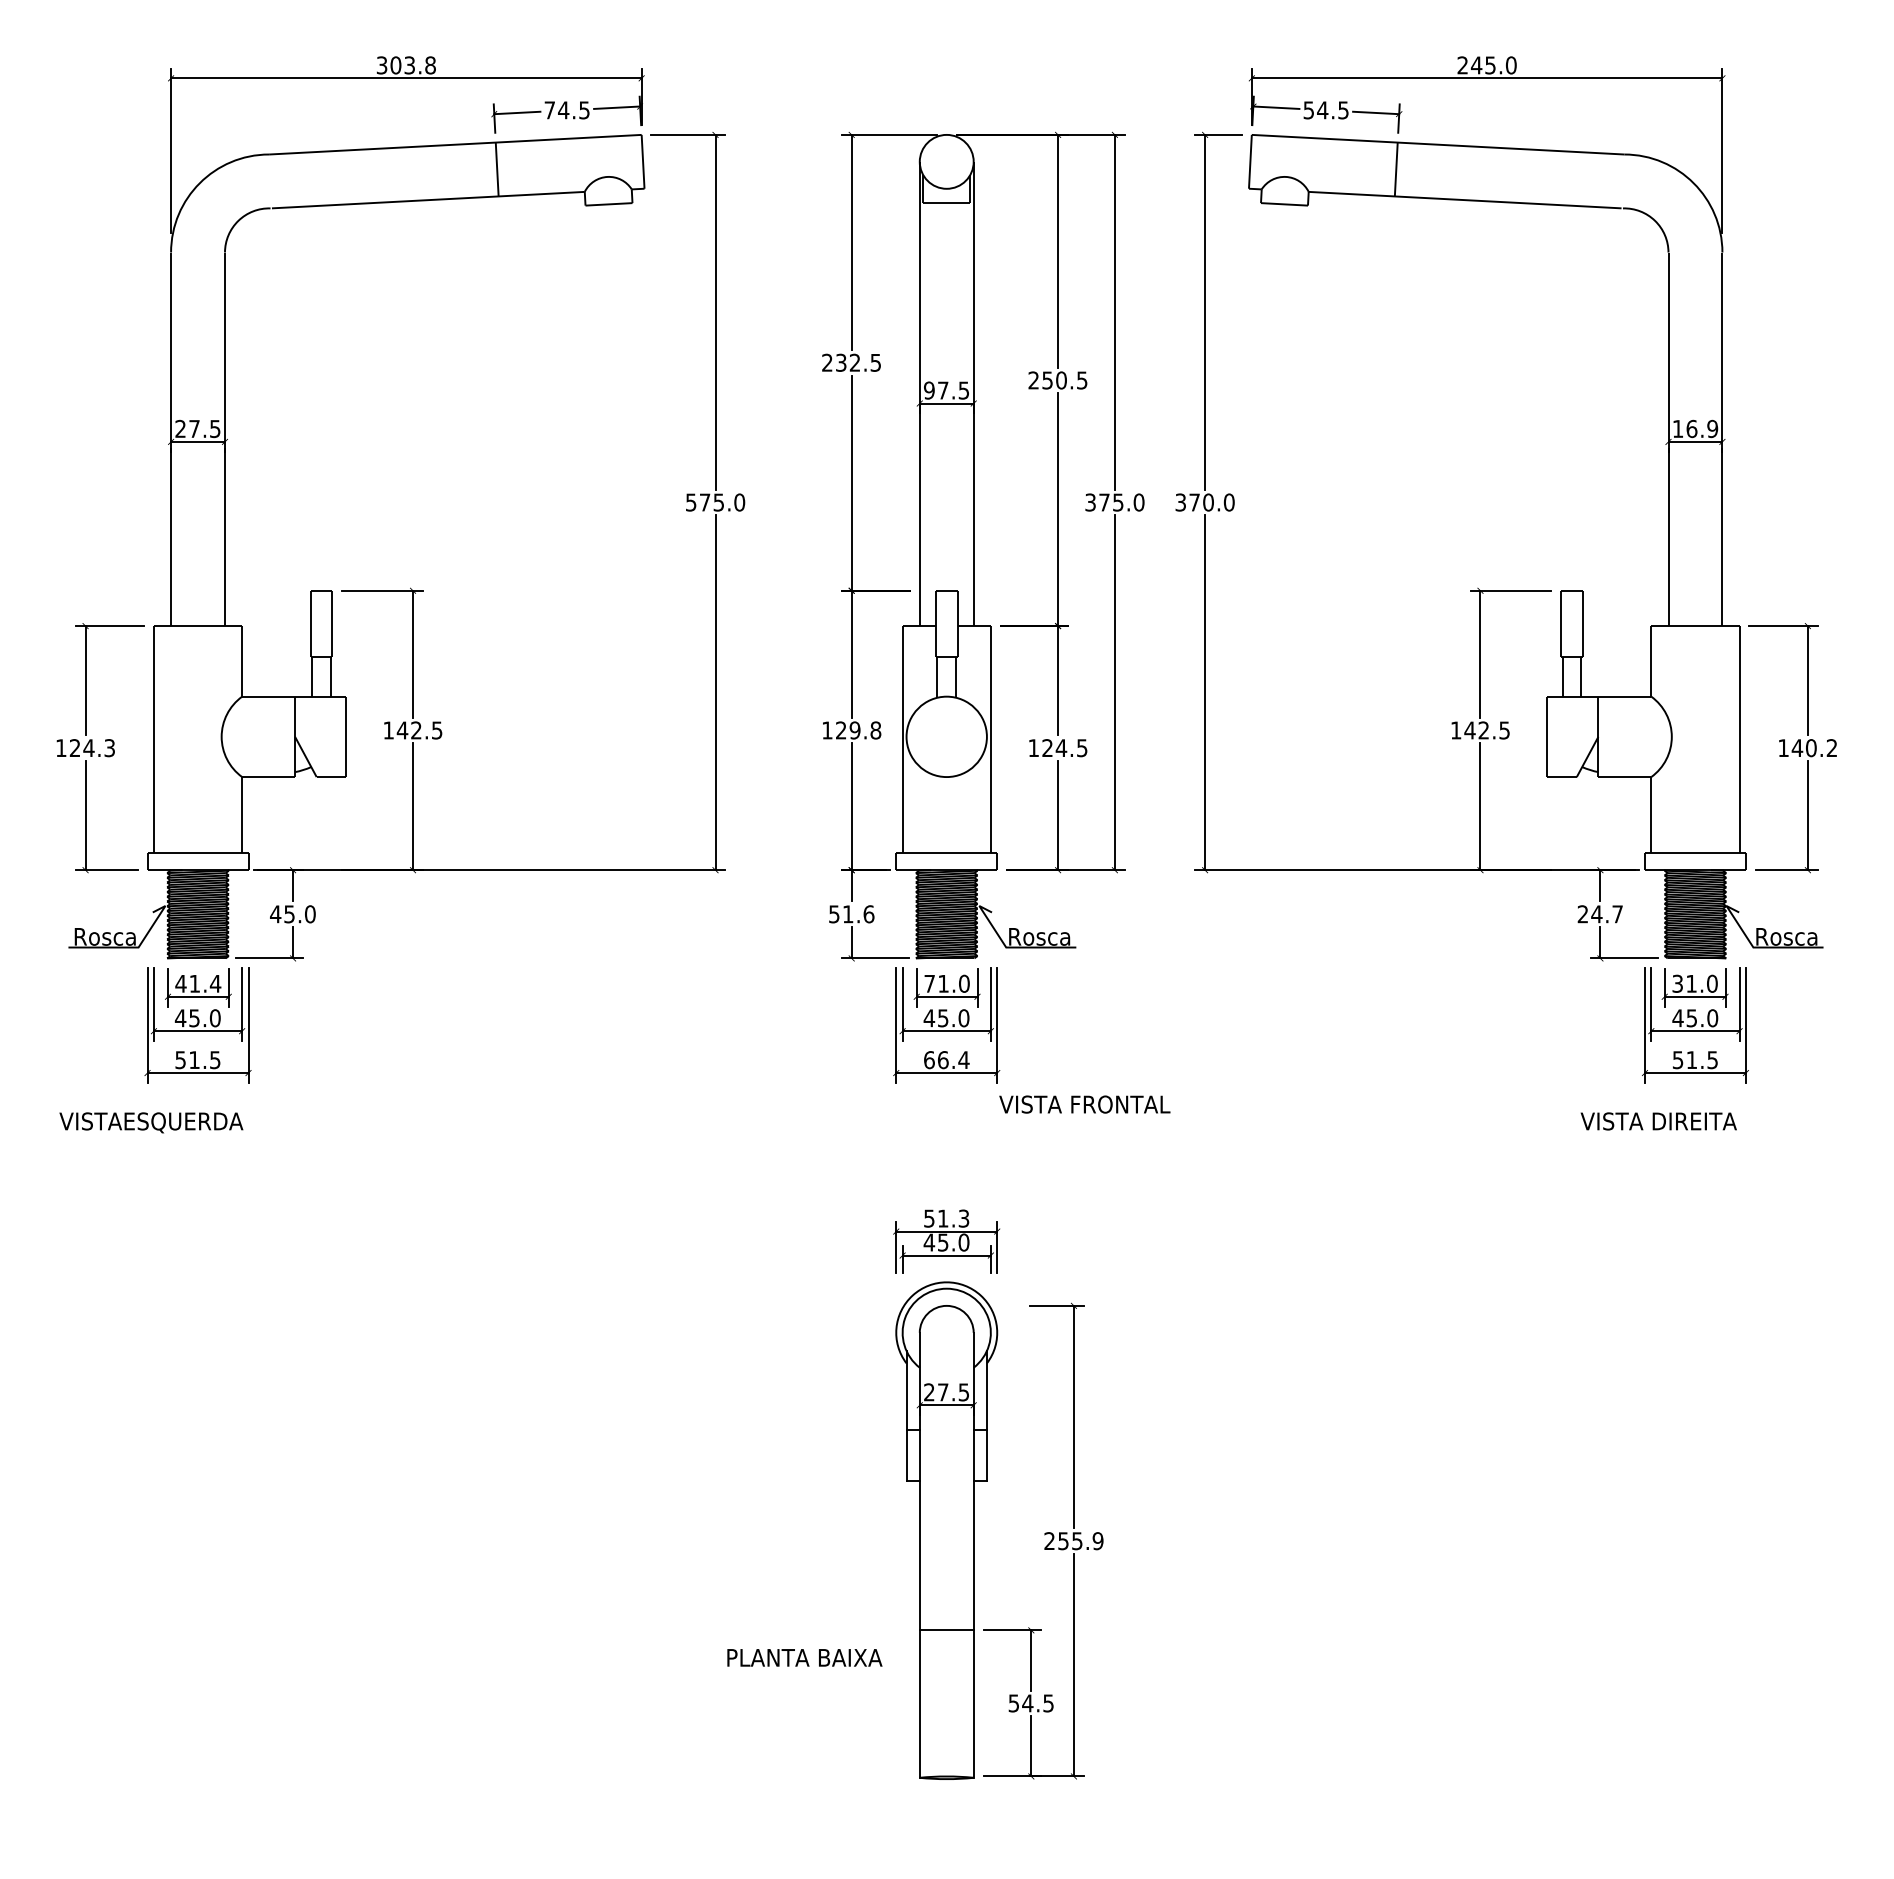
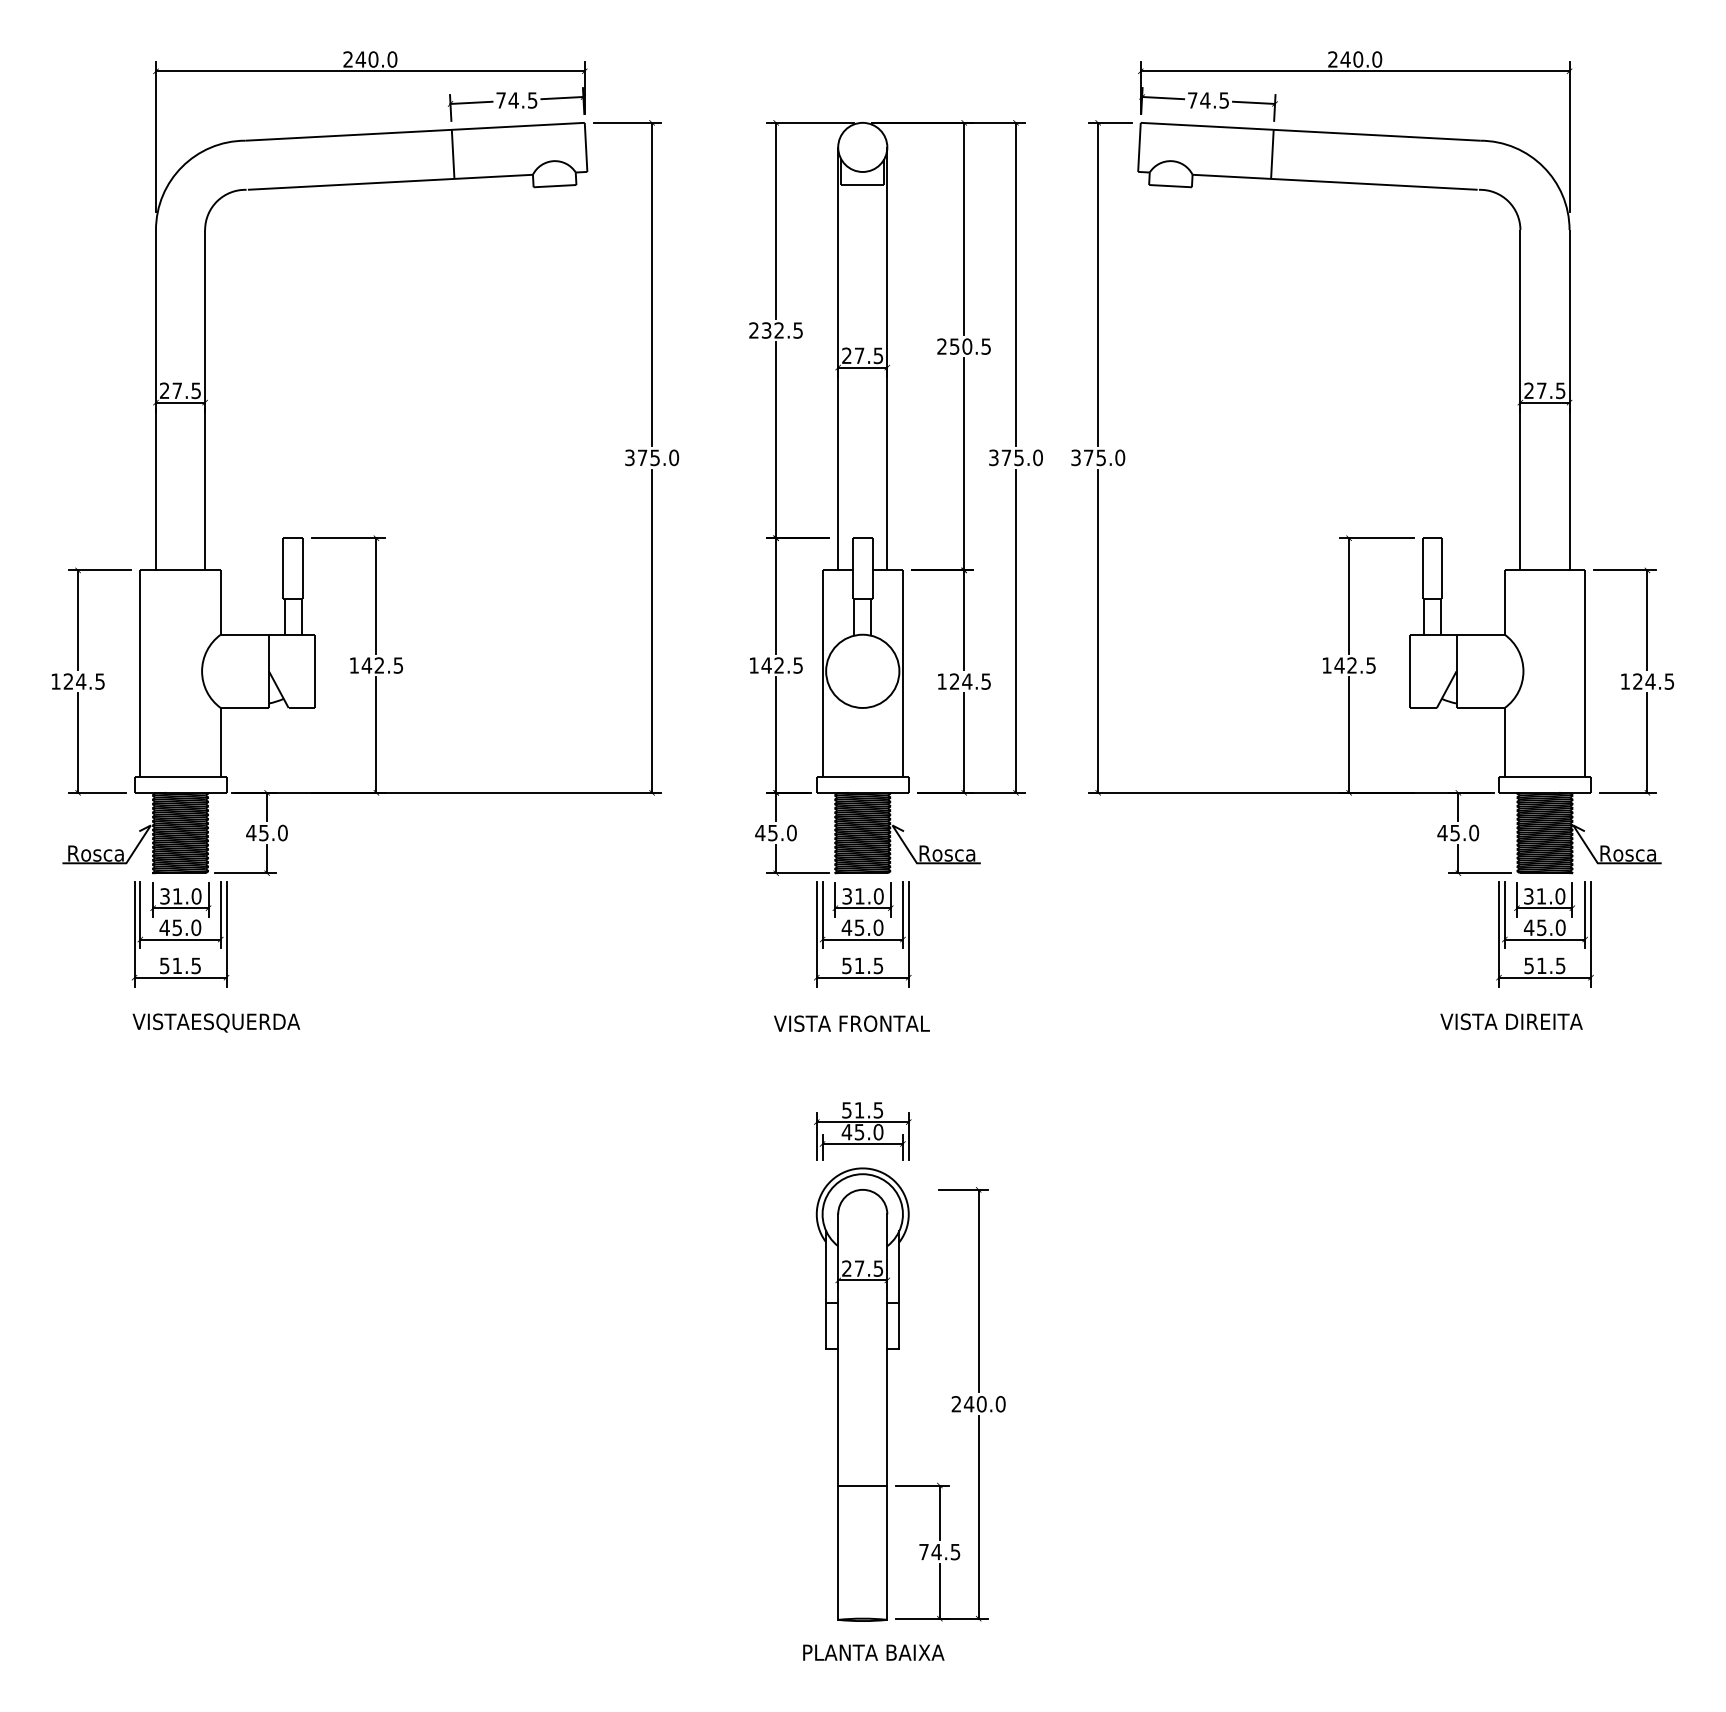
text: (405, 65) -> (369, 59), 303.8 -> 240.0
text: (1490, 65) -> (1358, 59), 245.0 -> 240.0
text: (1308, 110) -> (1192, 100), 54.5 -> 74.5
text: (929, 390) -> (847, 355), 97.5 -> 27.5
text: (1695, 428) -> (1545, 390), 16.9 -> 27.5
text: (691, 501) -> (630, 456), 575.0 -> 375.0
text: (1208, 502) -> (1101, 457), 370.0 -> 375.0
text: (858, 730) -> (782, 665), 129.8 -> 142.5
text: (109, 747) -> (99, 681), 124.3 -> 124.5
text: (1814, 748) -> (1653, 681), 140.2 -> 124.5
text: (851, 914) -> (775, 833), 51.6 -> 45.0
text: (1600, 914) -> (1458, 833), 24.7 -> 45.0
text: (198, 983) -> (180, 896), 41.4 -> 31.0
text: (929, 983) -> (847, 896), 71.0 -> 31.0
text: (946, 1060) -> (862, 966), 66.4 -> 51.5
text: (1084, 1104) -> (851, 1023), moved
text: (151, 1122) -> (216, 1022), moved
text: (964, 1217) -> (878, 1109), 51.3 -> 51.5
text: (1080, 1541) -> (984, 1404), 255.9 -> 240.0
text: (804, 1657) -> (873, 1652), moved
text: (1013, 1703) -> (923, 1552), 54.5 -> 74.5

